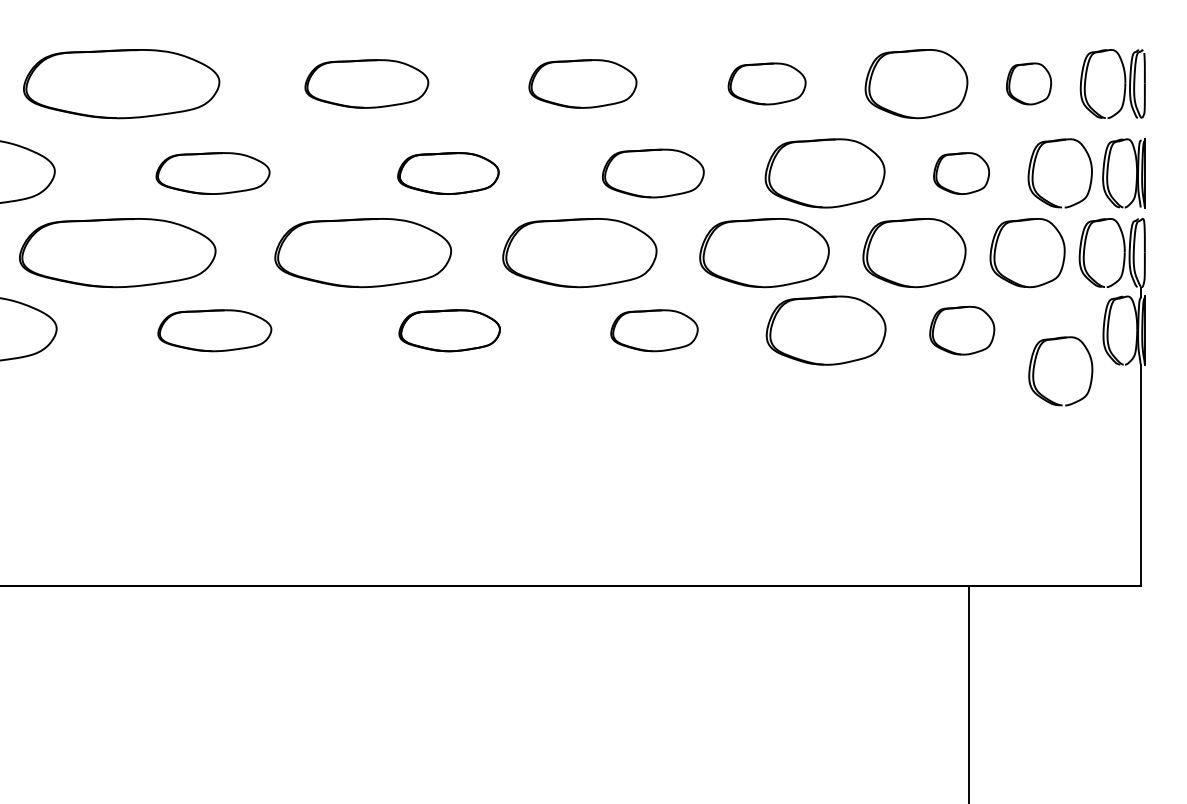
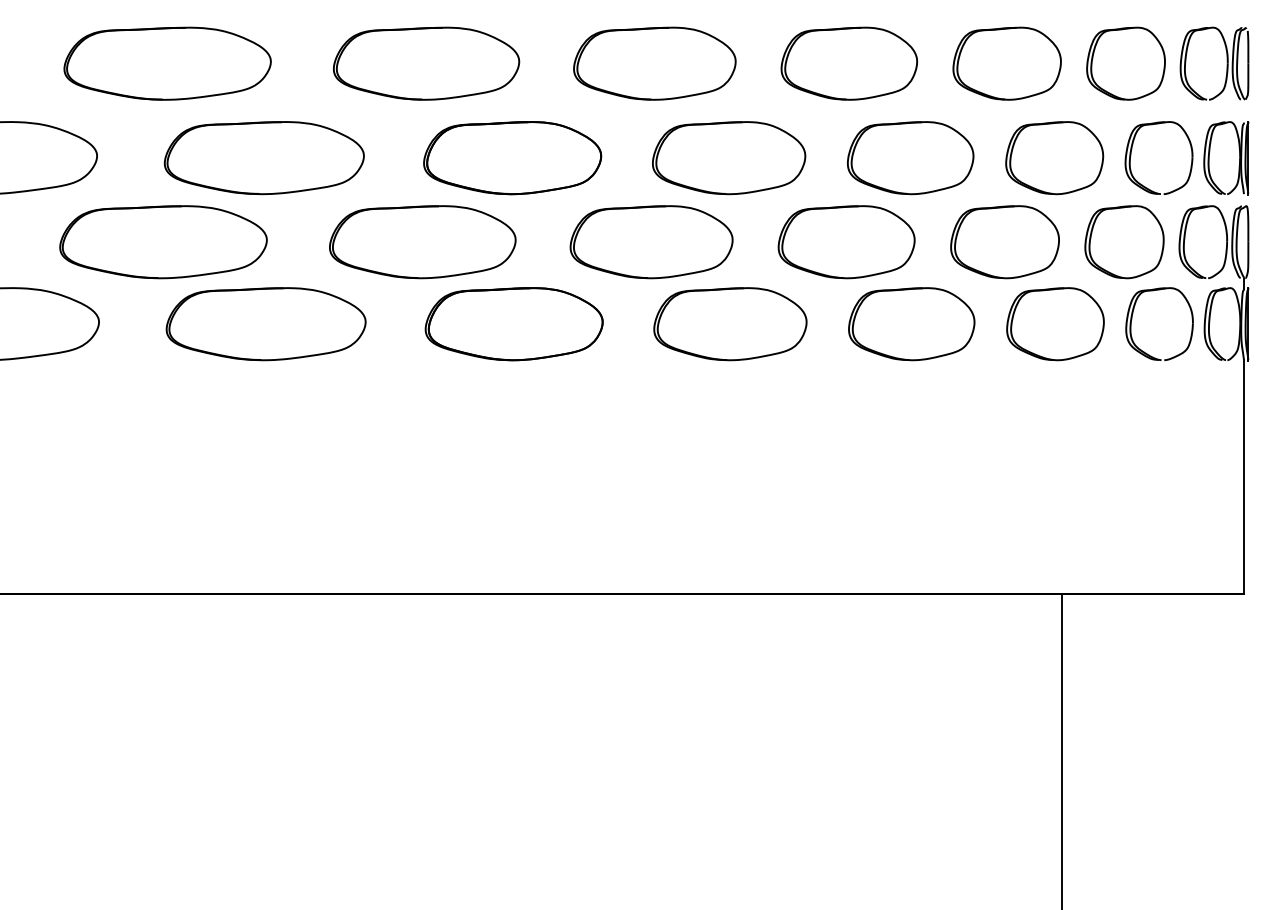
part: (366, 83) -> (426, 63), size x1.43
part: (582, 83) -> (654, 63), size x1.43
part: (767, 83) -> (849, 63), size x1.67
part: (1028, 83) -> (1125, 63), size x1.67
part: (212, 173) -> (263, 158), size x1.67
part: (448, 173) -> (512, 158), size x1.67
part: (653, 173) -> (729, 158), size x1.43
part: (961, 173) -> (1054, 158), size x1.67
part: (214, 330) -> (265, 324), size x1.67
part: (449, 330) -> (513, 324), size x1.67
part: (654, 330) -> (730, 324), size x1.67
part: (962, 330) -> (1055, 324), size x1.43
part: (1035, 366) -> (1132, 319), moved

